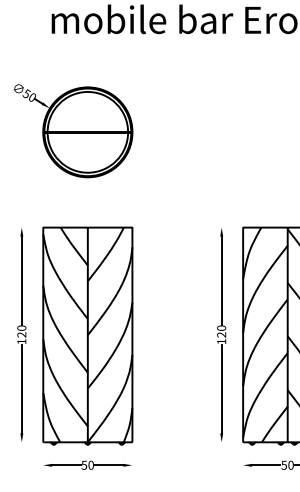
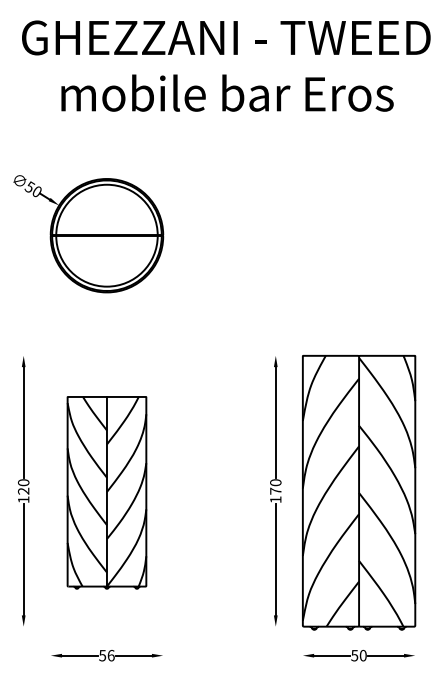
text: (221, 334) -> (275, 490), 120 -> 170
part: (87, 335) -> (106, 492), size x0.7
text: (90, 465) -> (110, 655), 50 -> 56

